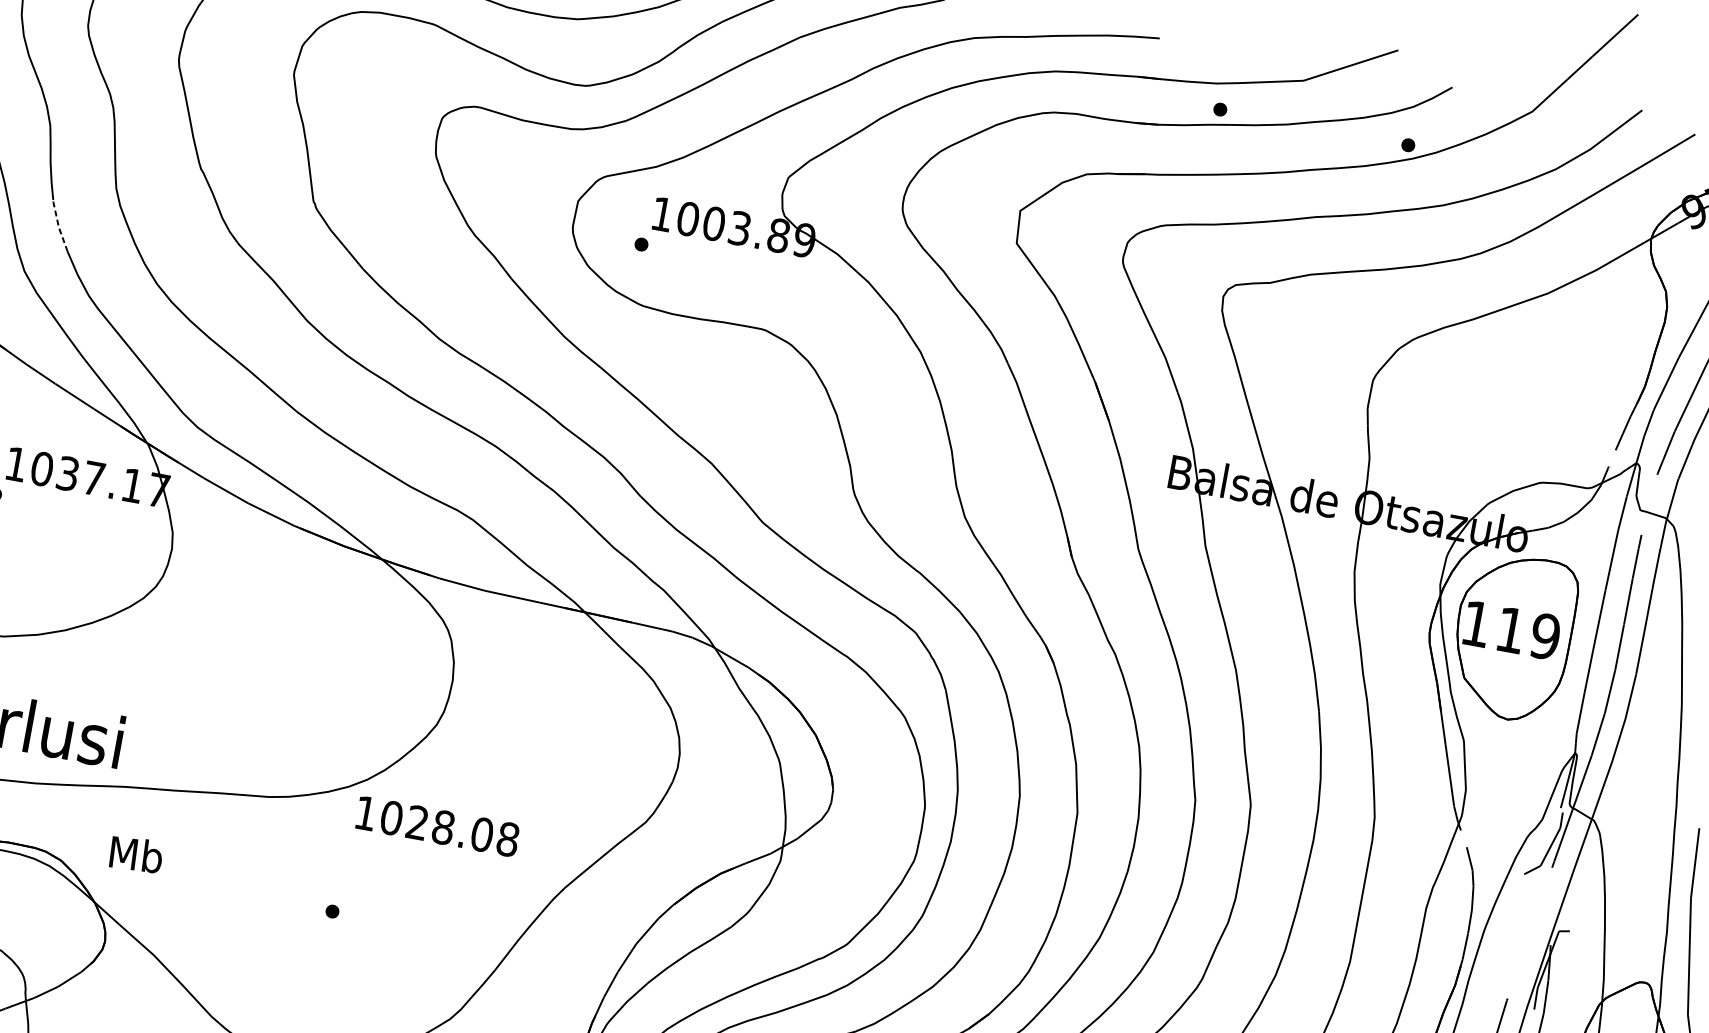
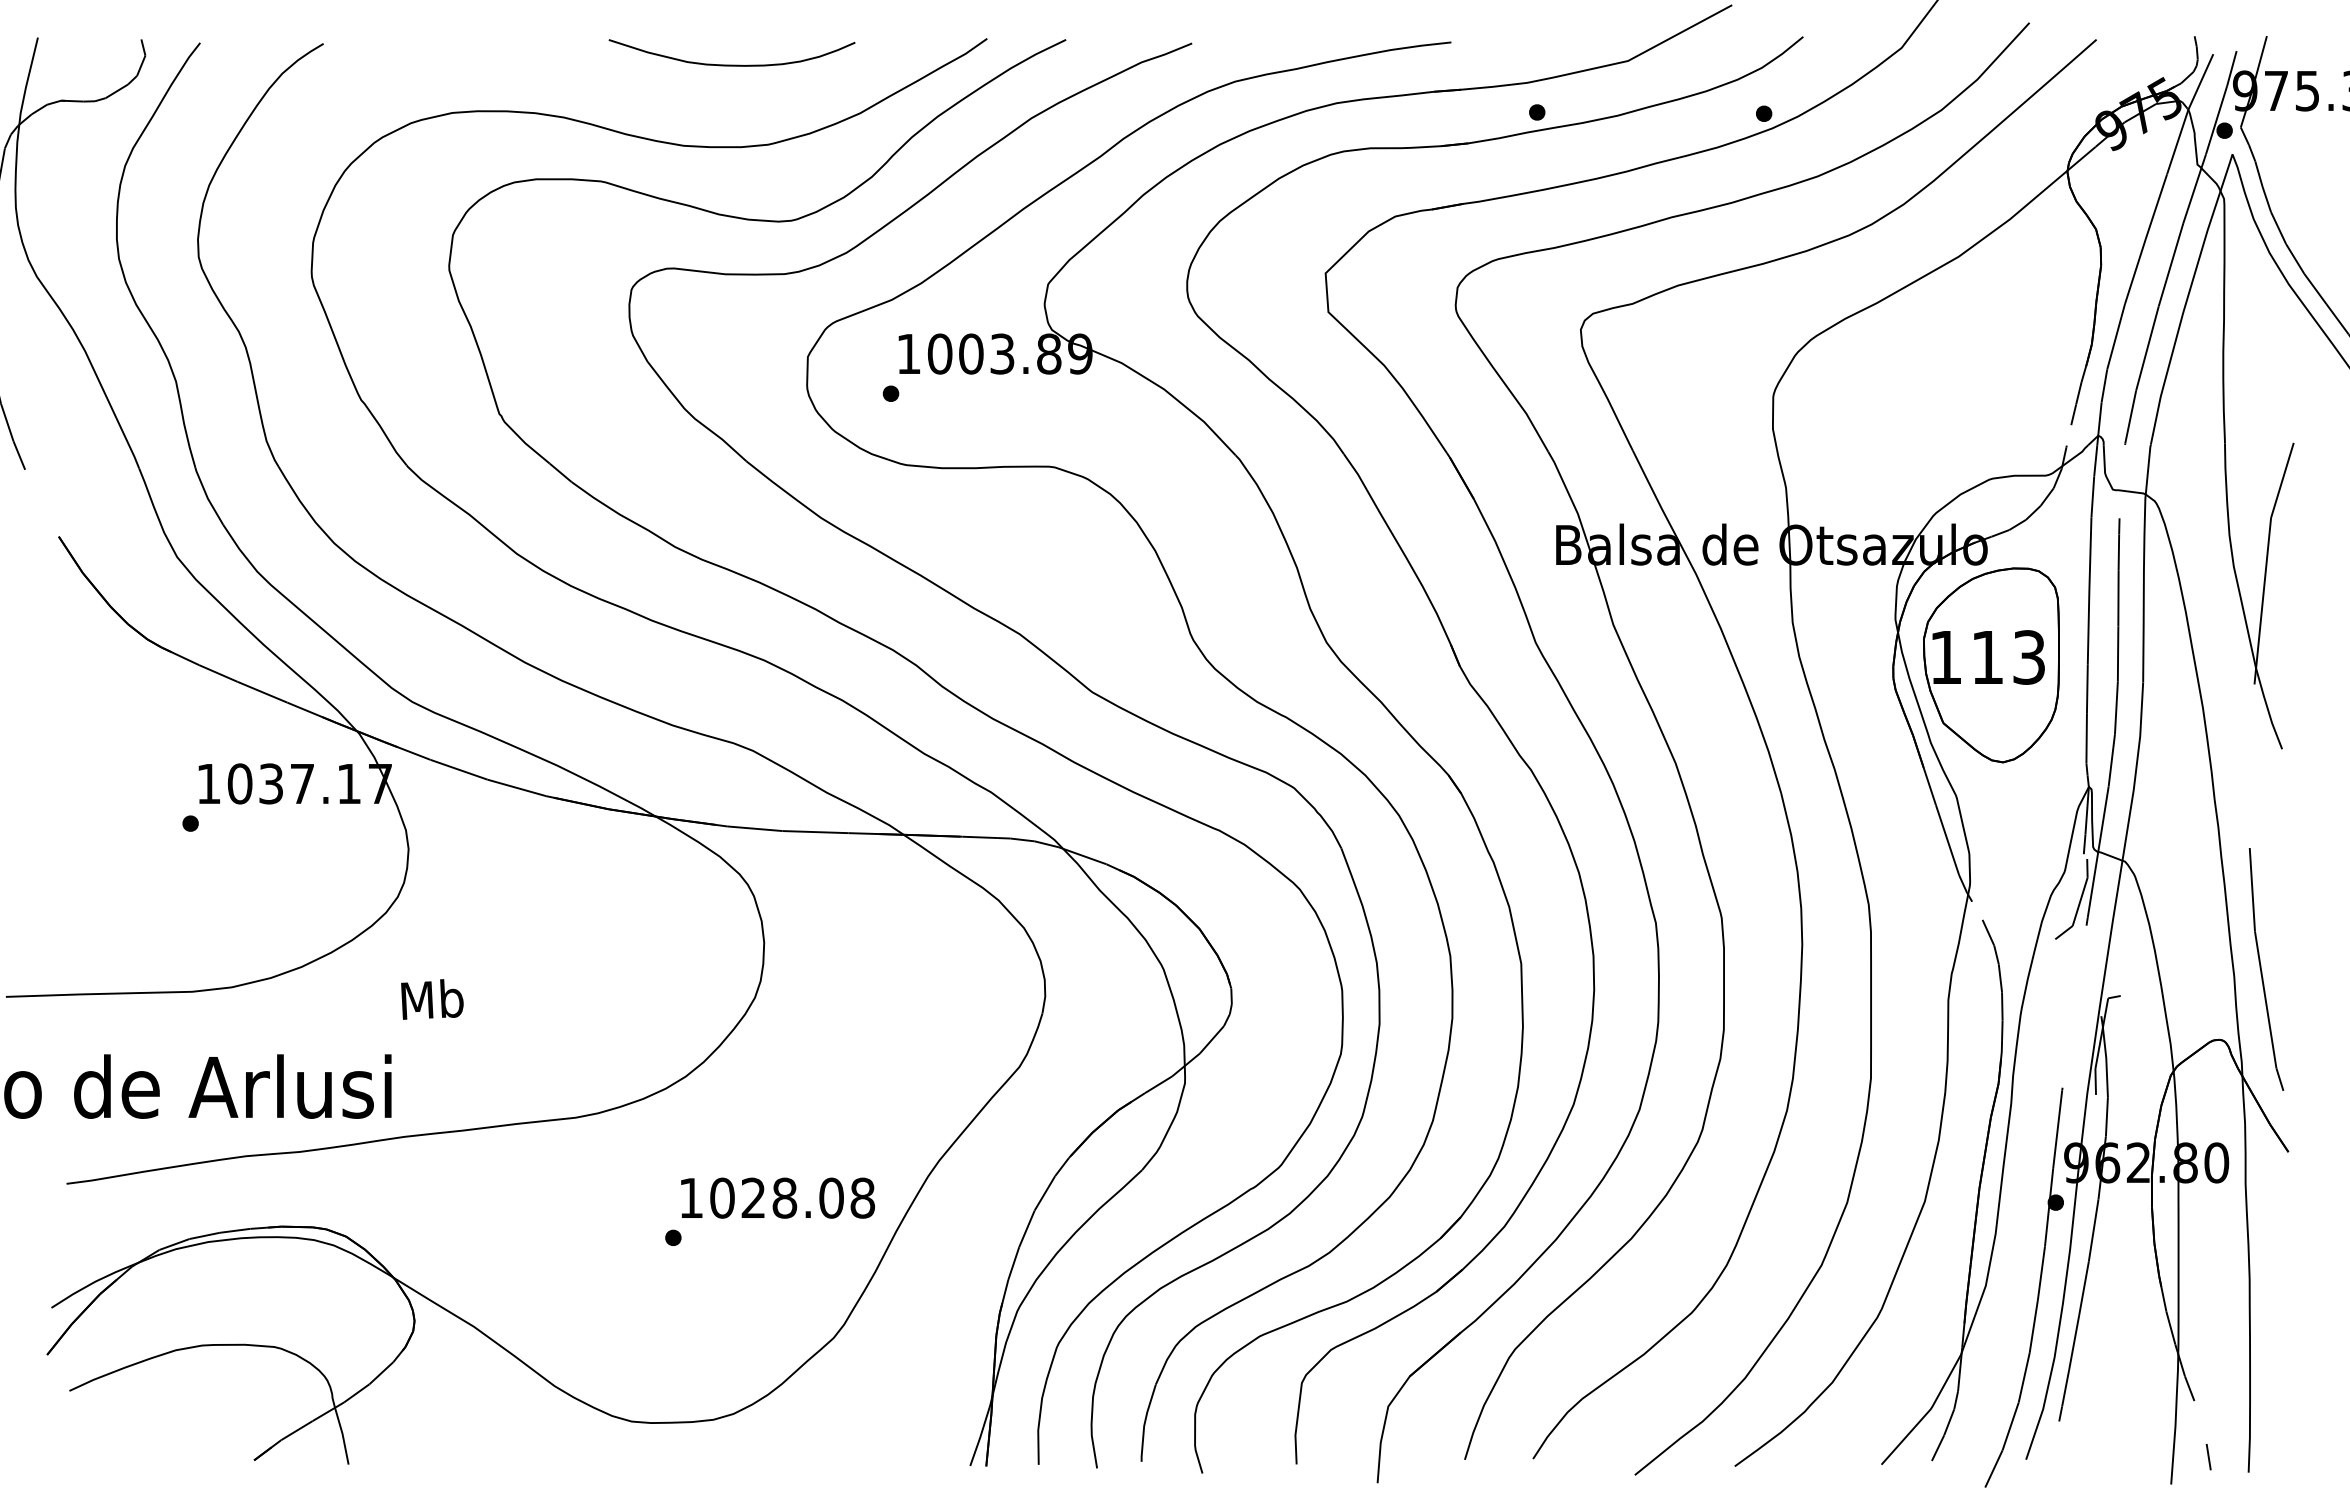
line: (58, 225) -> (207, 496), dashed -> solid
text: (1544, 636) -> (2028, 657), 119 -> 113
text: (437, 825) -> (777, 1197), moved
text: (136, 854) -> (432, 999), moved

